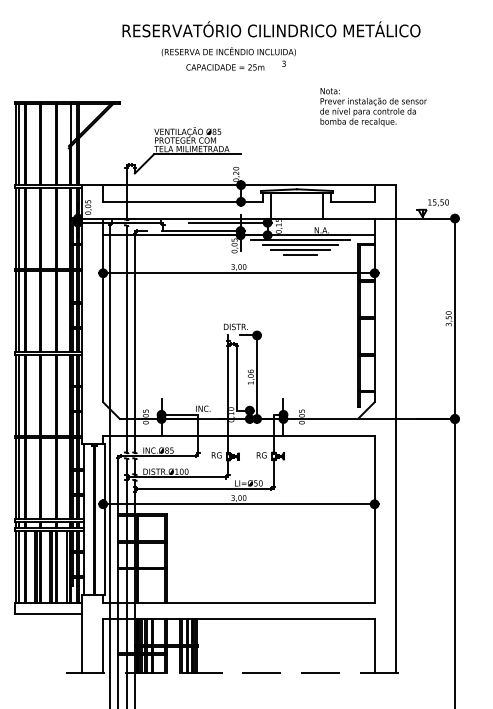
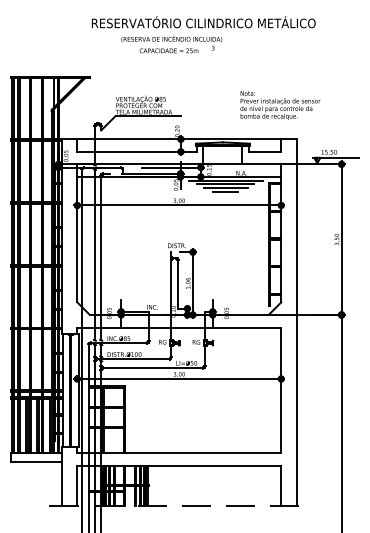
text: (373, 107) -> (280, 105), moved
line: (452, 209) -> (339, 157), added

